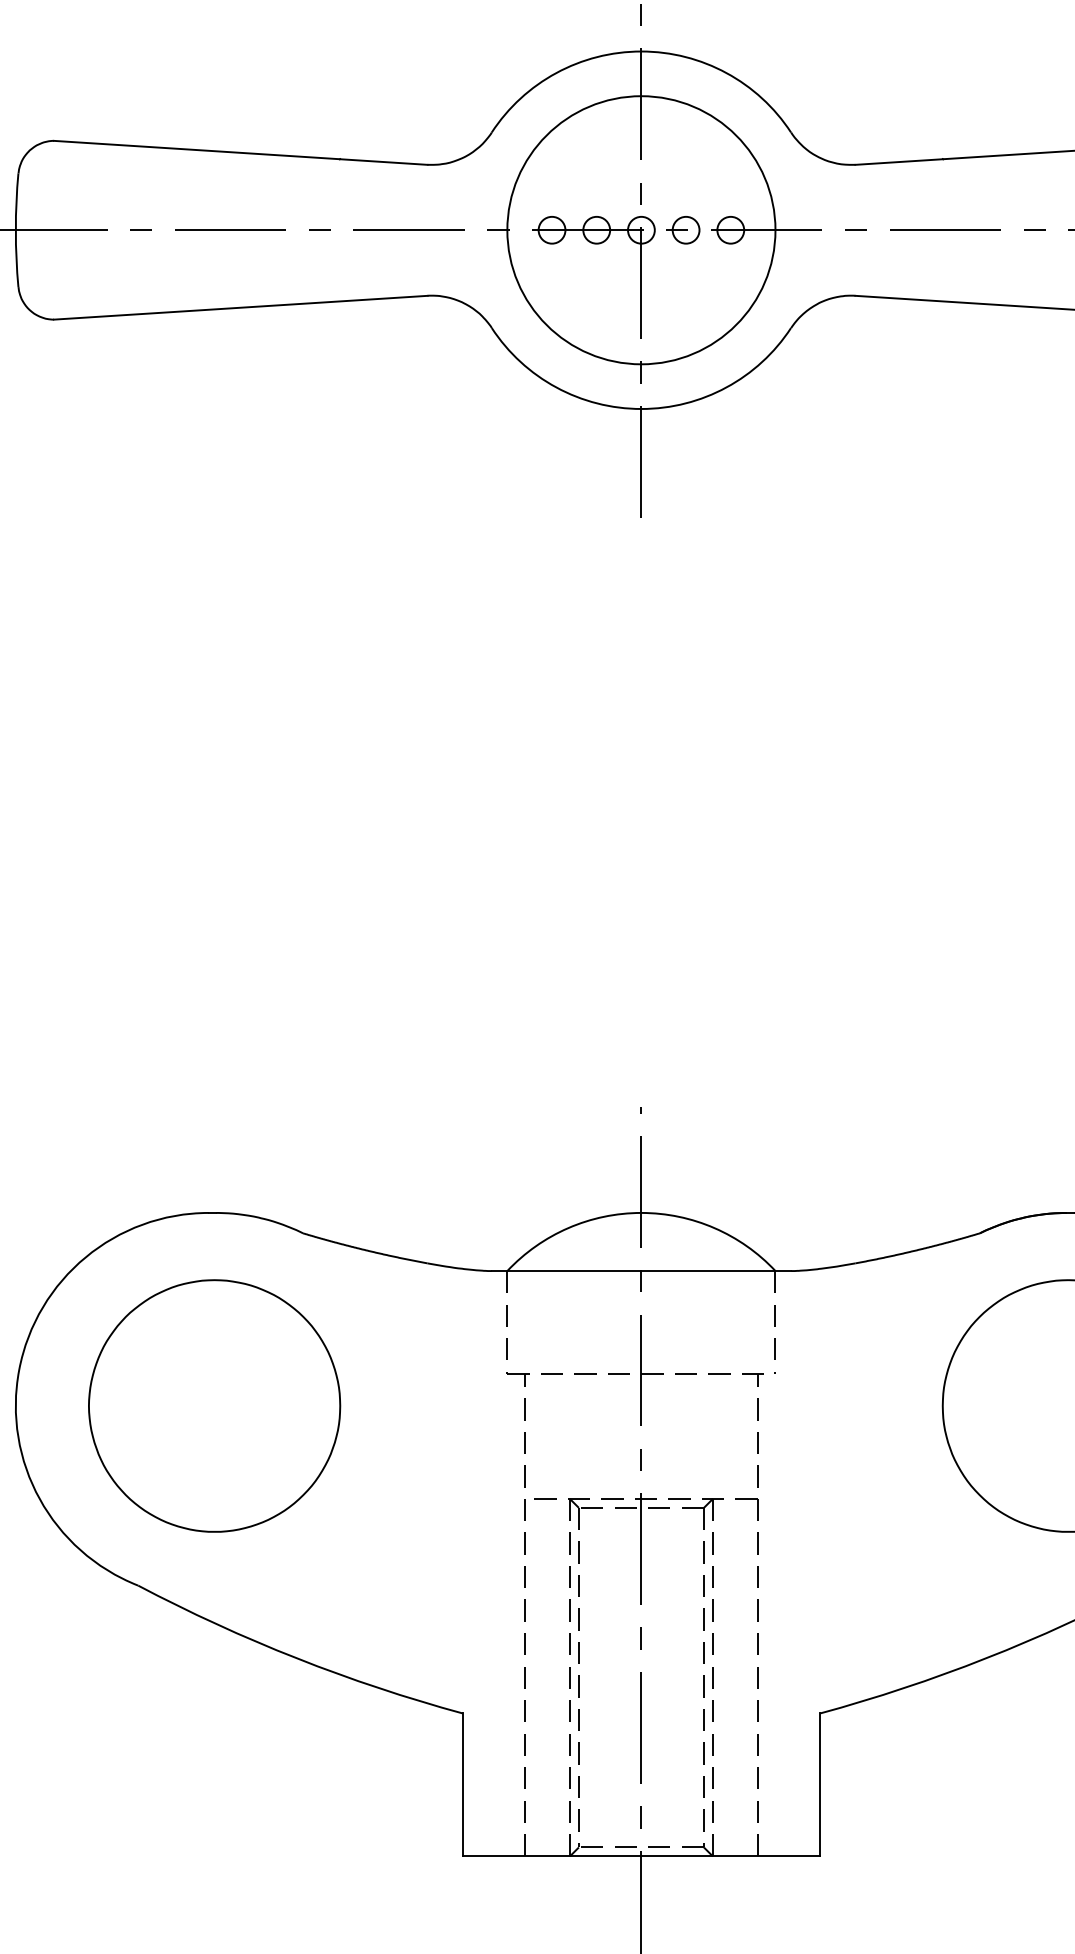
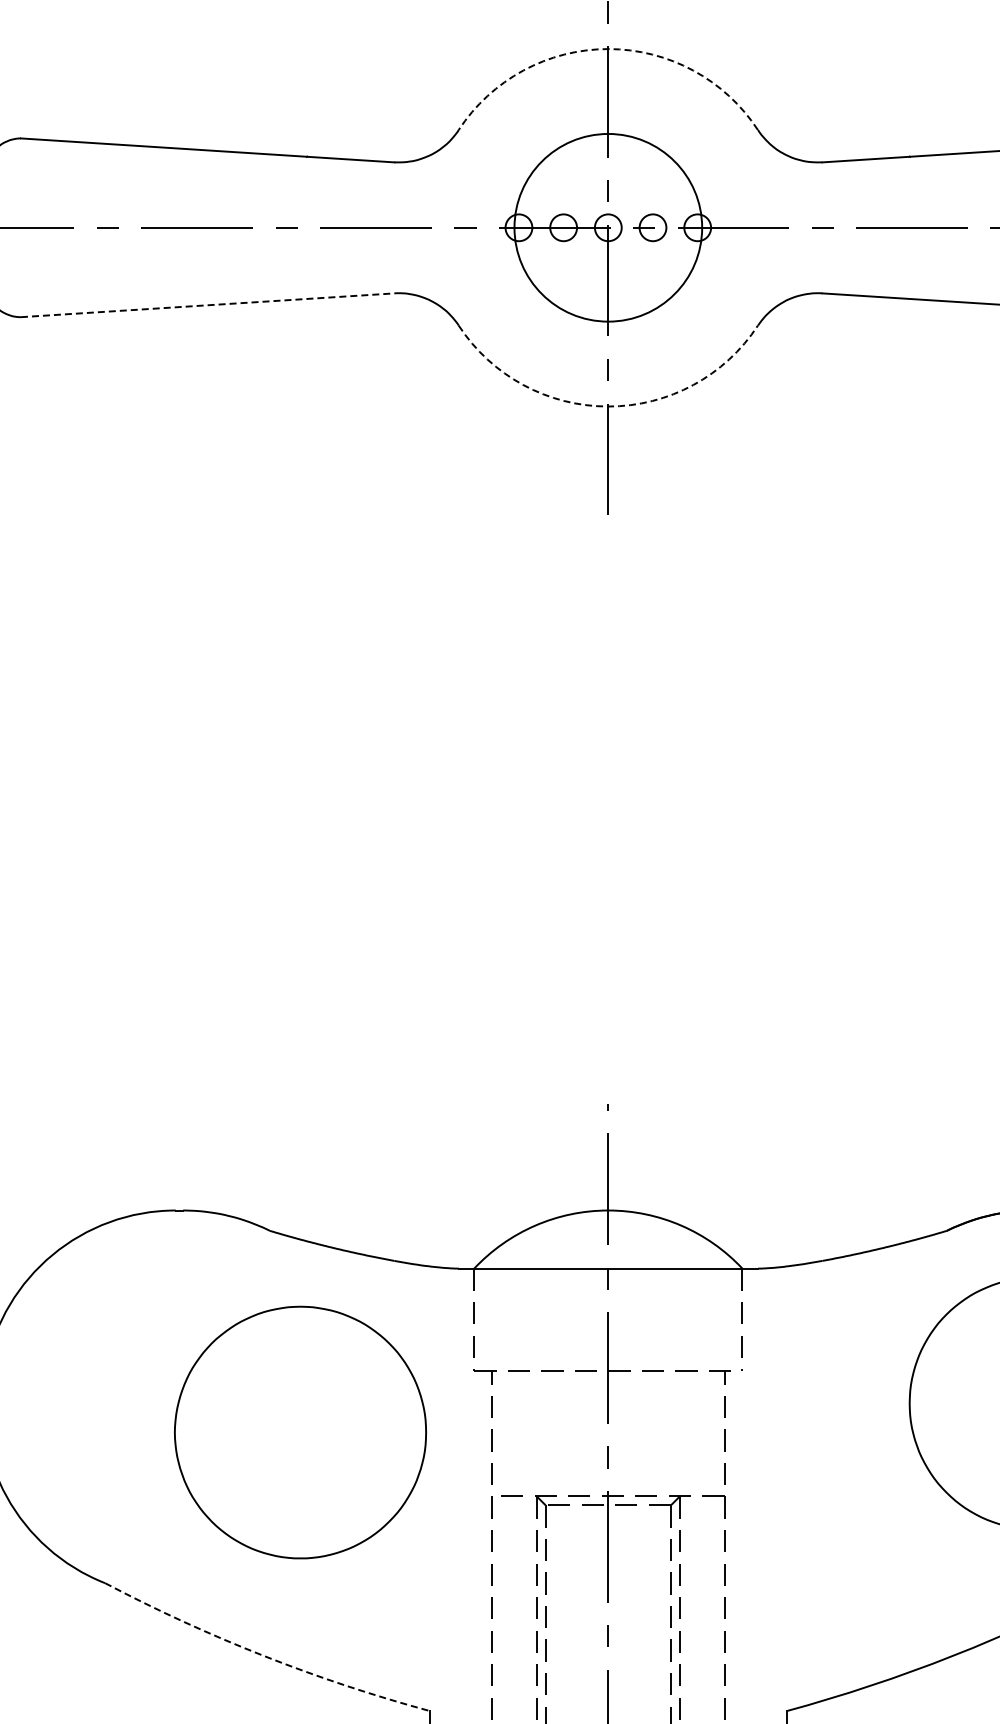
arc: (641, 51) -> (608, 49), solid -> dashed
circle: (641, 230) -> (608, 228), size x0.7
line: (241, 307) -> (208, 305), solid -> dashed
arc: (641, 409) -> (608, 407), solid -> dashed
part: (214, 1405) -> (300, 1432), moved
arc: (297, 1658) -> (264, 1656), solid -> dashed

